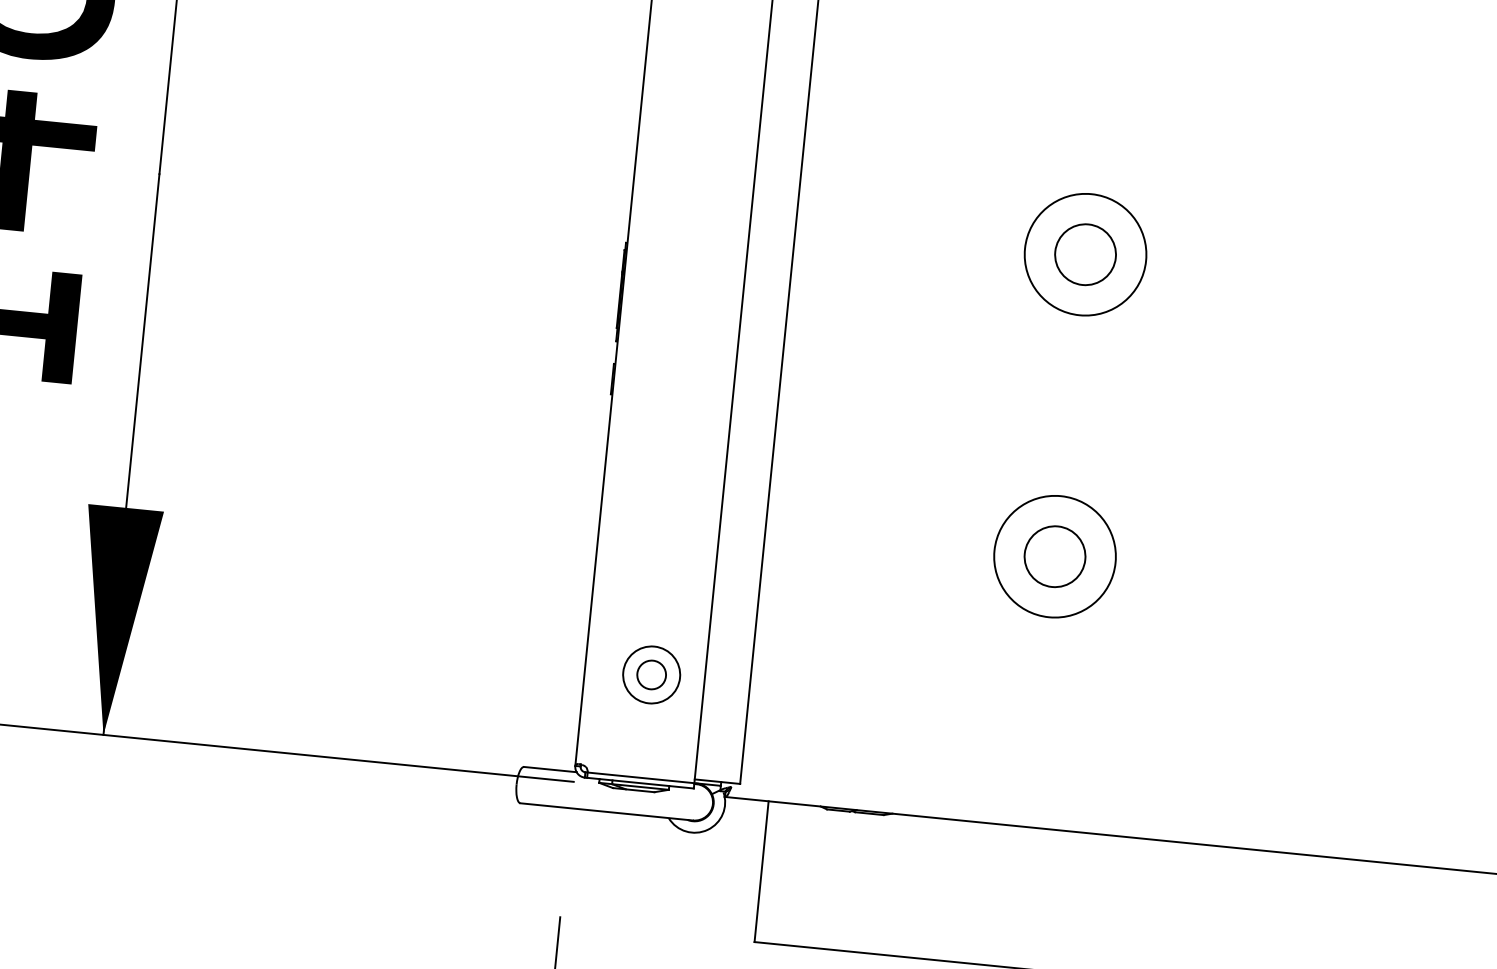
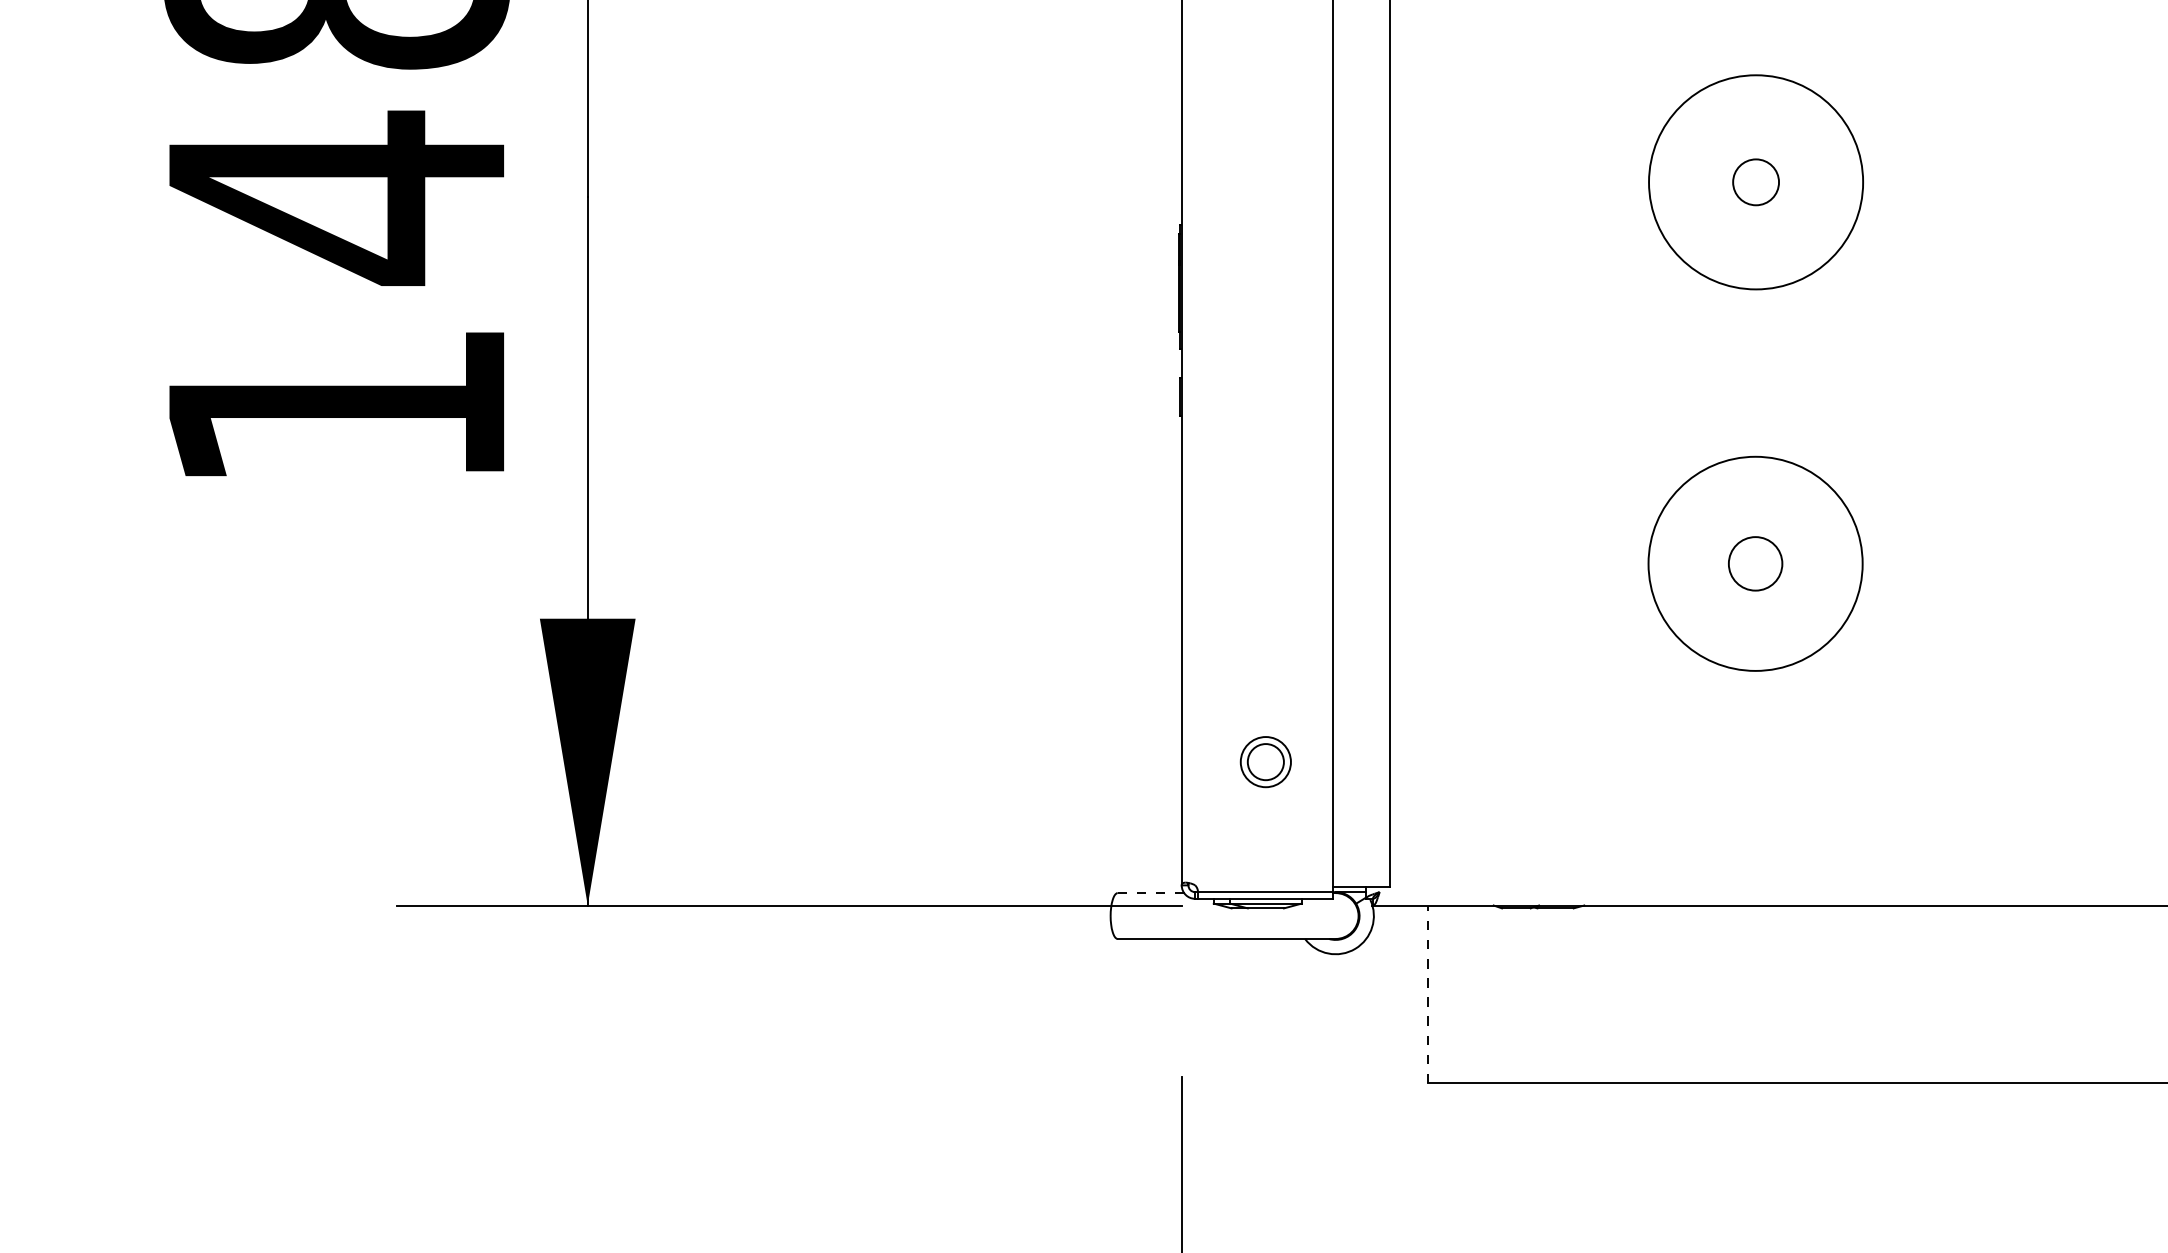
circle: (1085, 254) -> (1755, 181), size x1.4
circle: (1085, 254) -> (1755, 182), size x0.6
circle: (1054, 556) -> (1755, 563), size x0.7
circle: (1054, 556) -> (1755, 563), size x1.4
circle: (651, 674) -> (1265, 761), size x0.7
line: (549, 769) -> (1150, 893), solid -> dashed
line: (761, 871) -> (1427, 994), solid -> dashed

